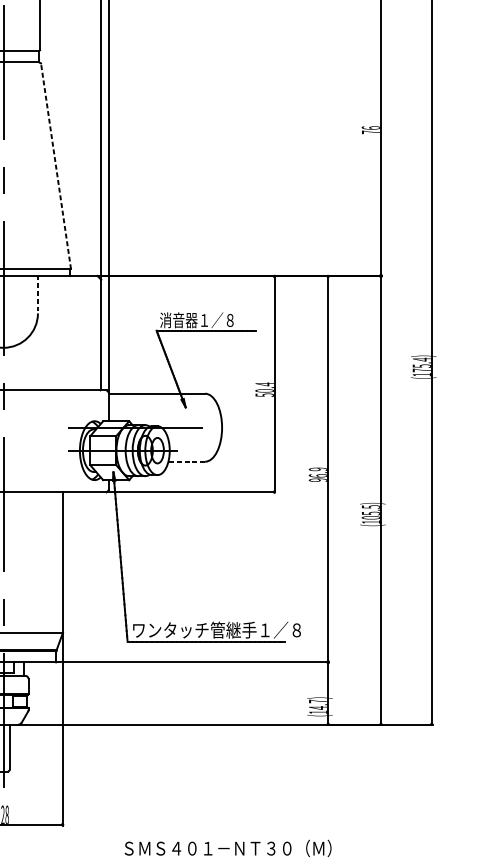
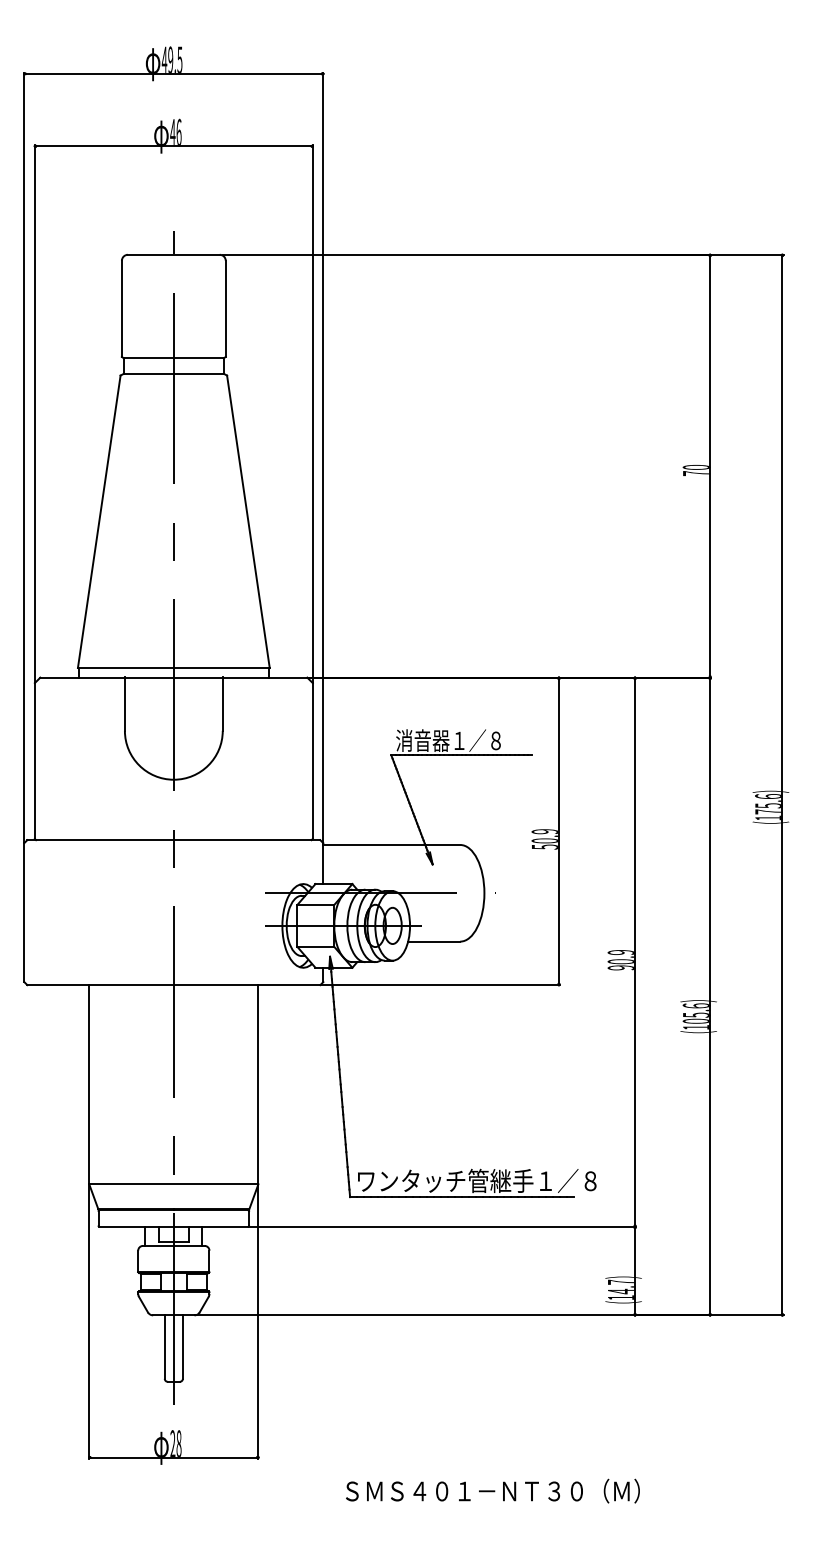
text: (370, 127) -> (695, 466), 76 -> 70
line: (56, 166) -> (248, 521), dashed -> solid
line: (37, 294) -> (222, 703), dashed -> solid
text: (421, 359) -> (767, 796), 175.4 -> 175.6
text: (264, 384) -> (544, 831), 50.4 -> 50.9
line: (186, 461) -> (434, 941), dashed -> solid
text: (317, 475) -> (620, 961), 96.9 -> 90.9
text: (370, 506) -> (695, 1005), (105.5) -> (105.6)

